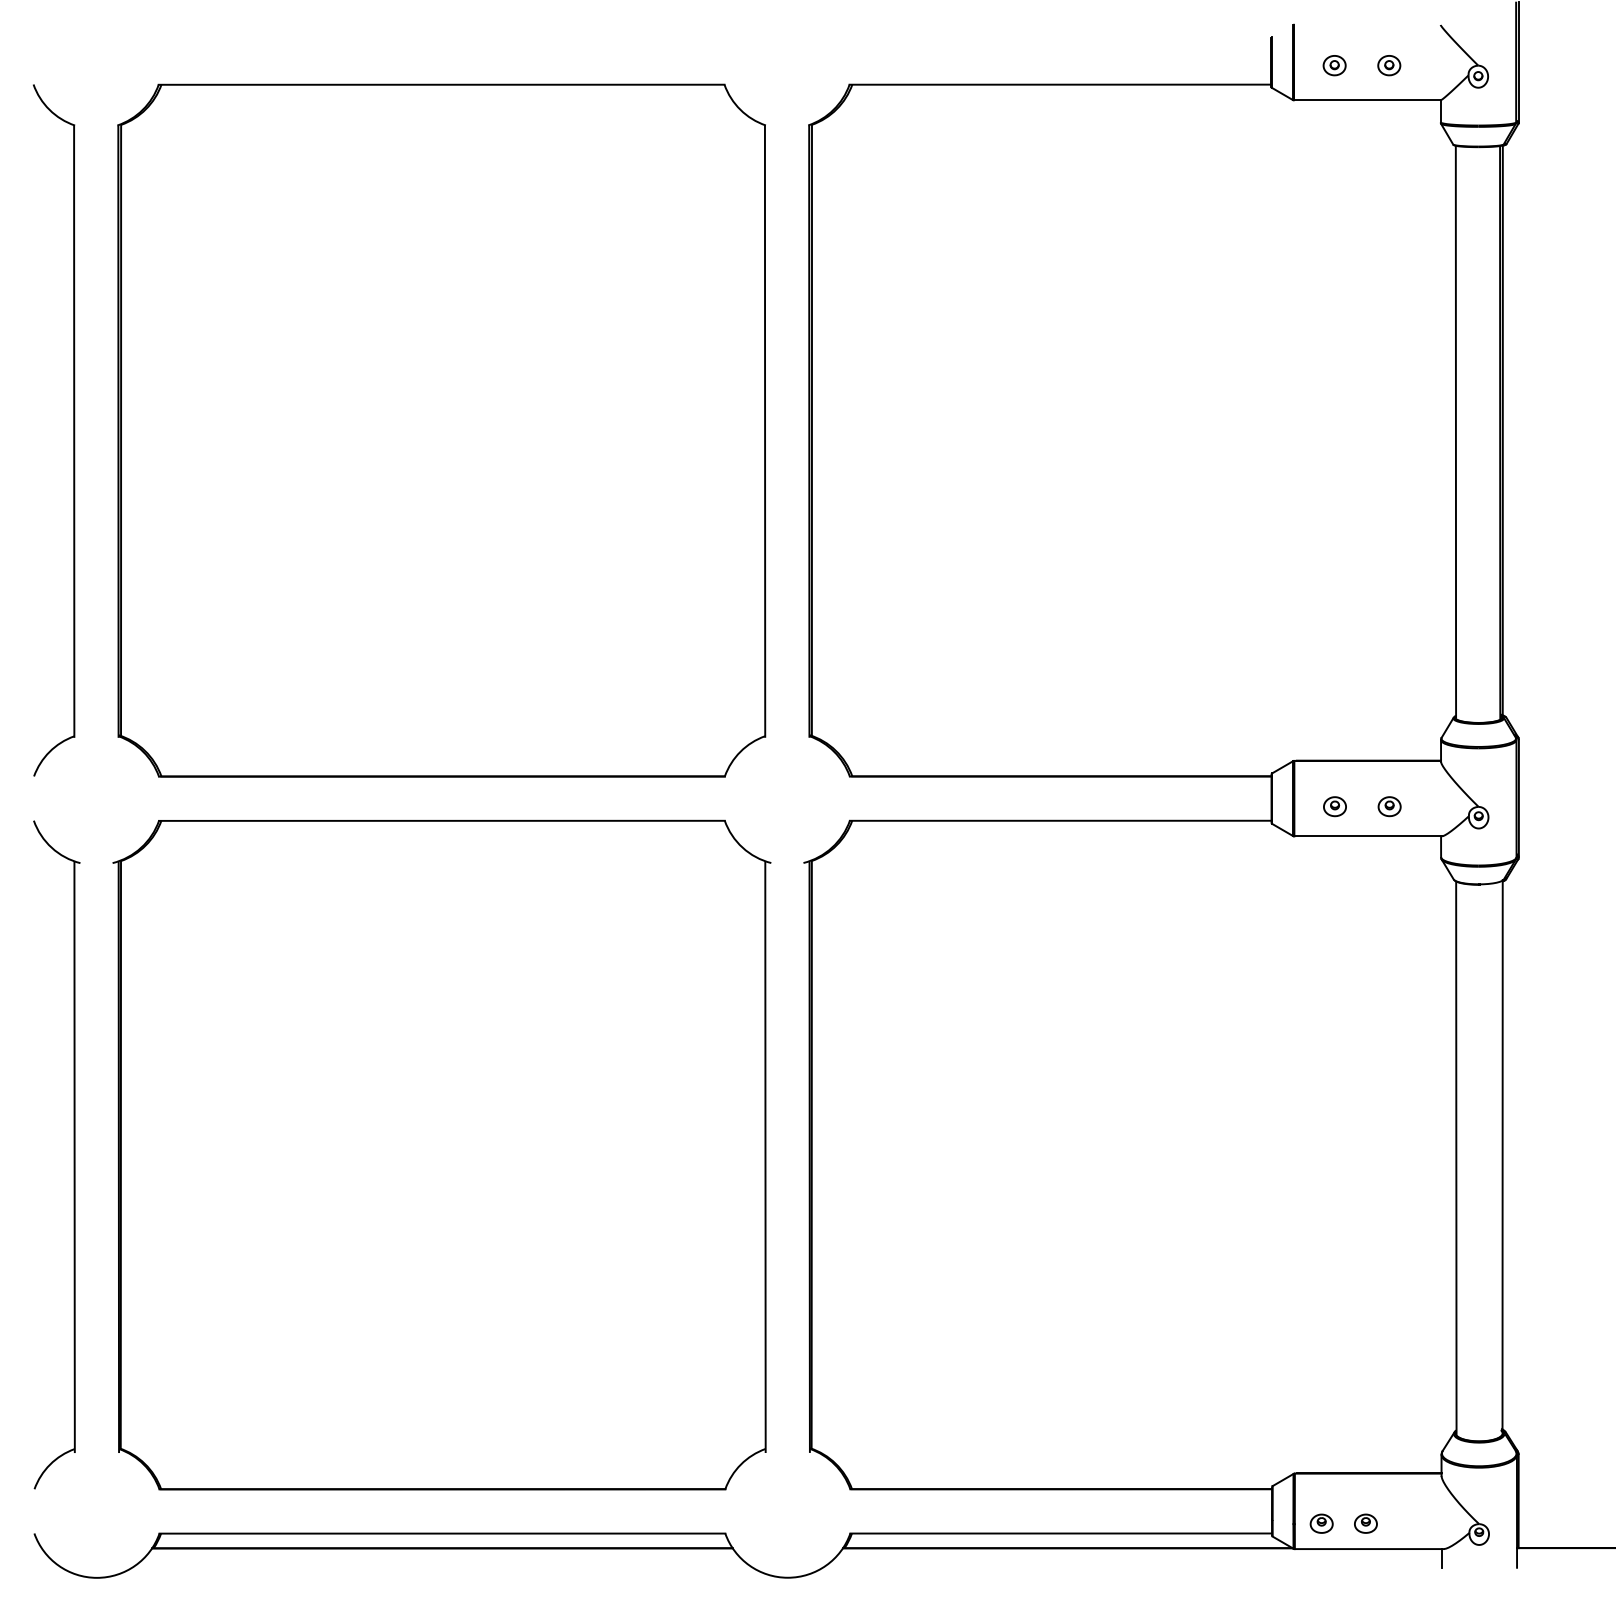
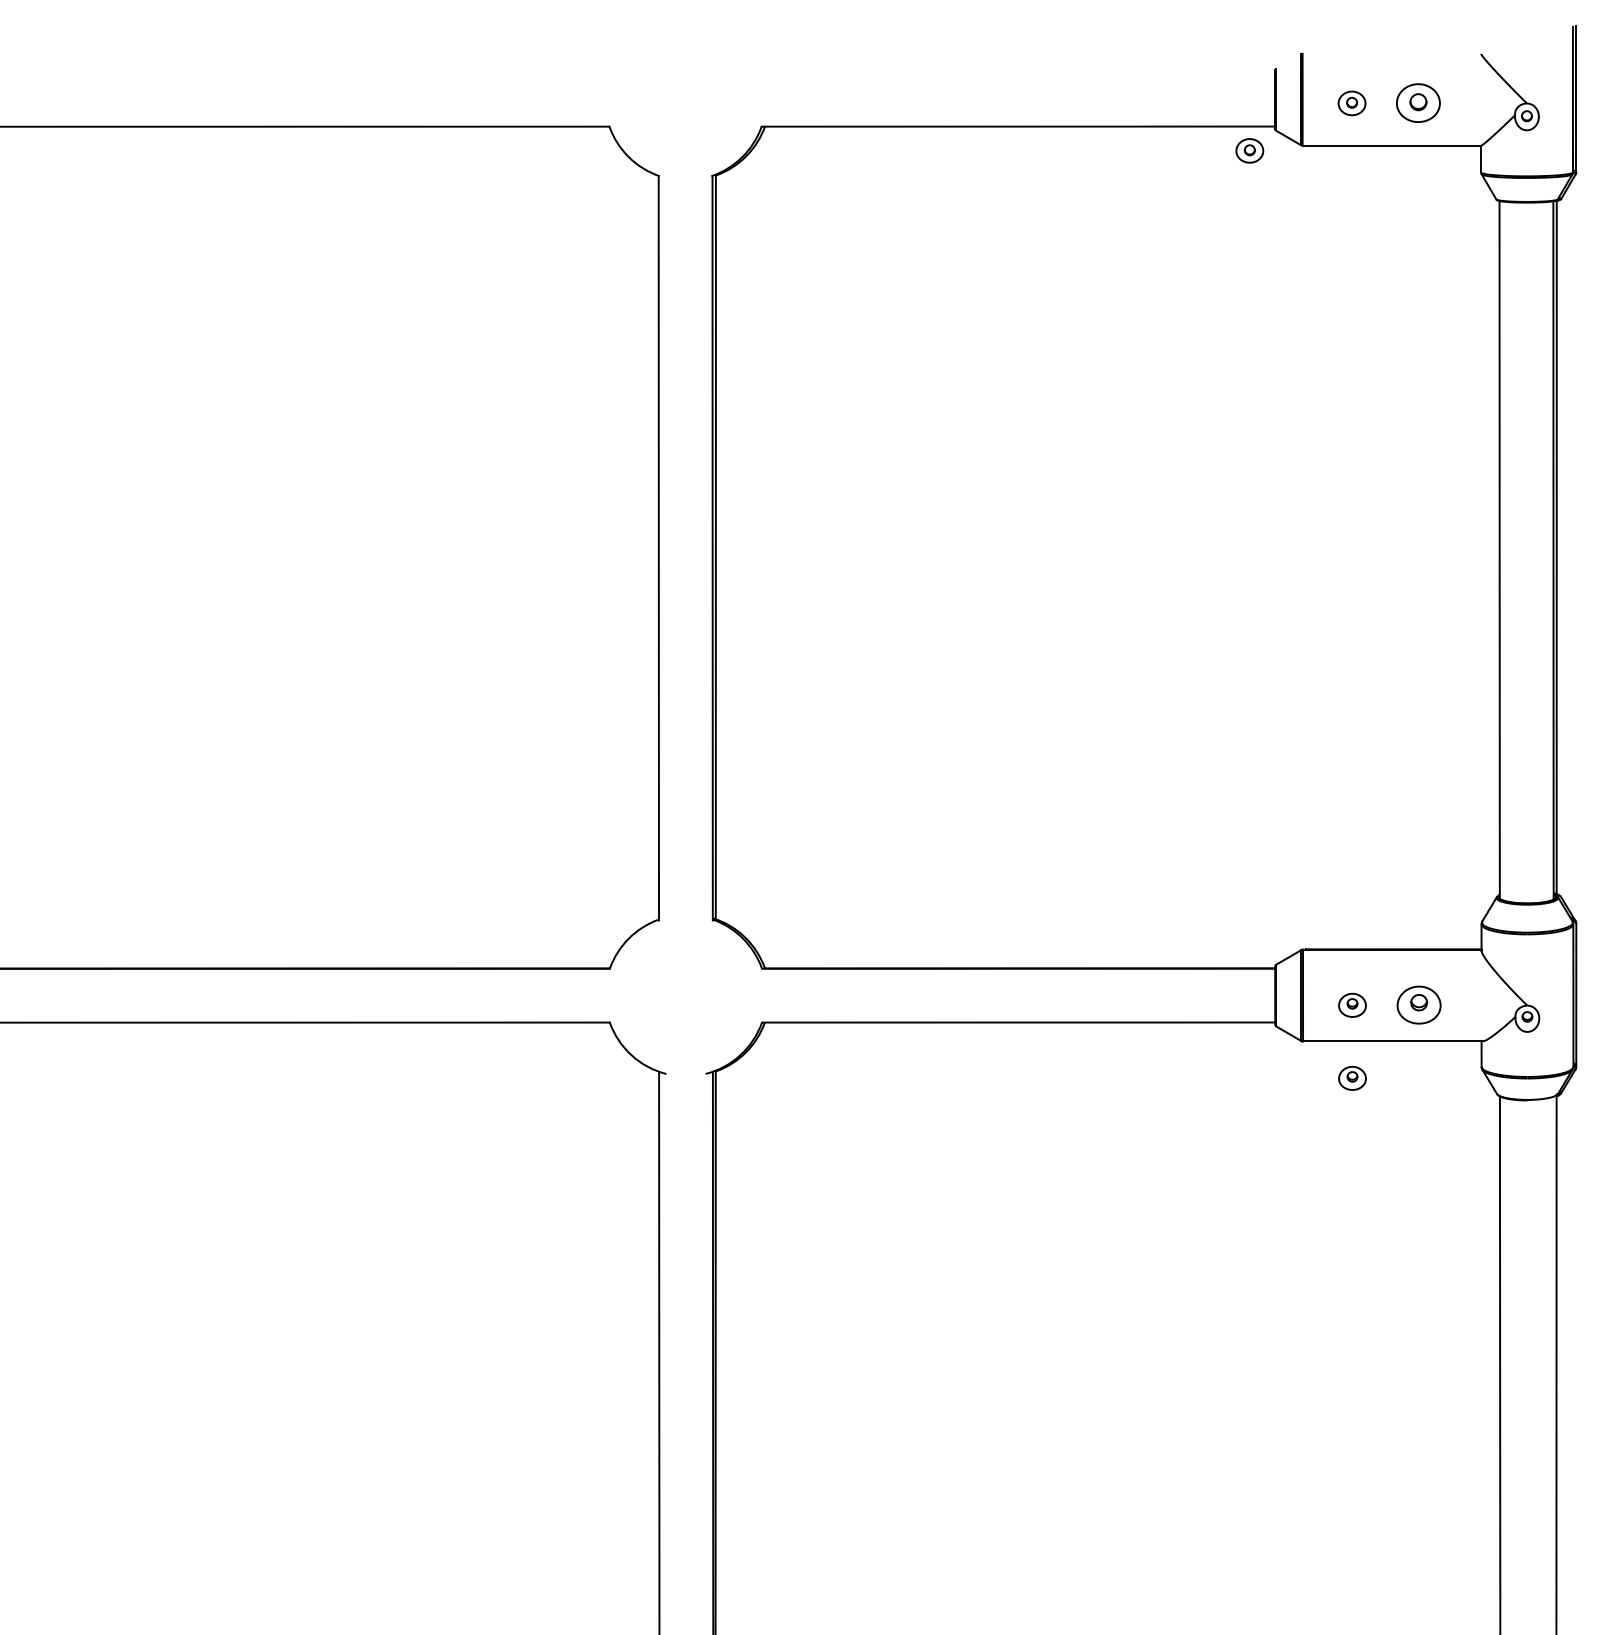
part: (1389, 65) -> (1418, 103), size x1.6
part: (1250, 104) -> (1249, 150), added
part: (1389, 806) -> (1418, 1005), size x1.6
part: (1334, 866) -> (1351, 1078), added

